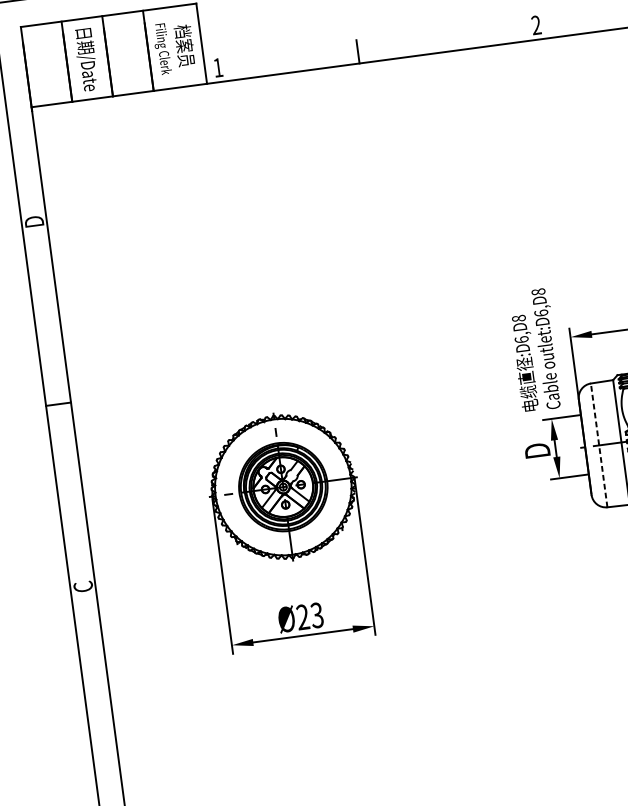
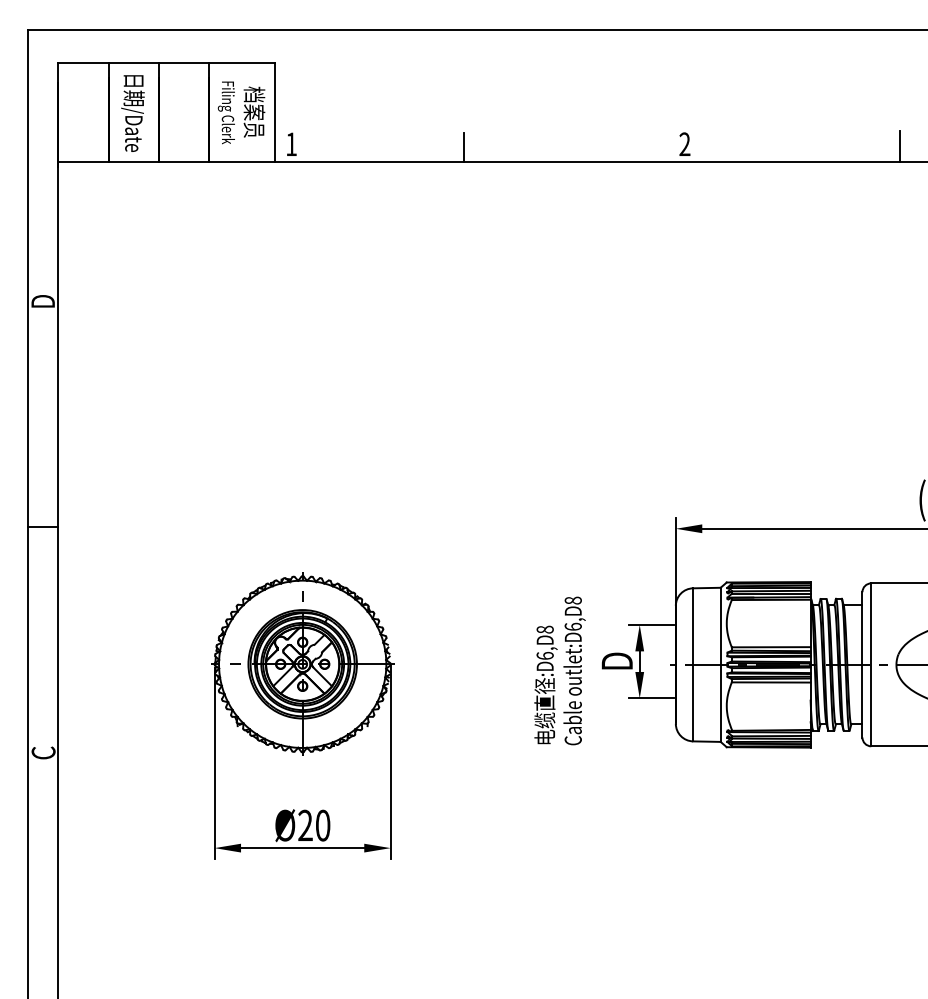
text: (534, 349) -> (559, 670), moved
line: (599, 445) -> (693, 664), dashed -> solid
text: (316, 615) -> (322, 825), 23 -> 20

